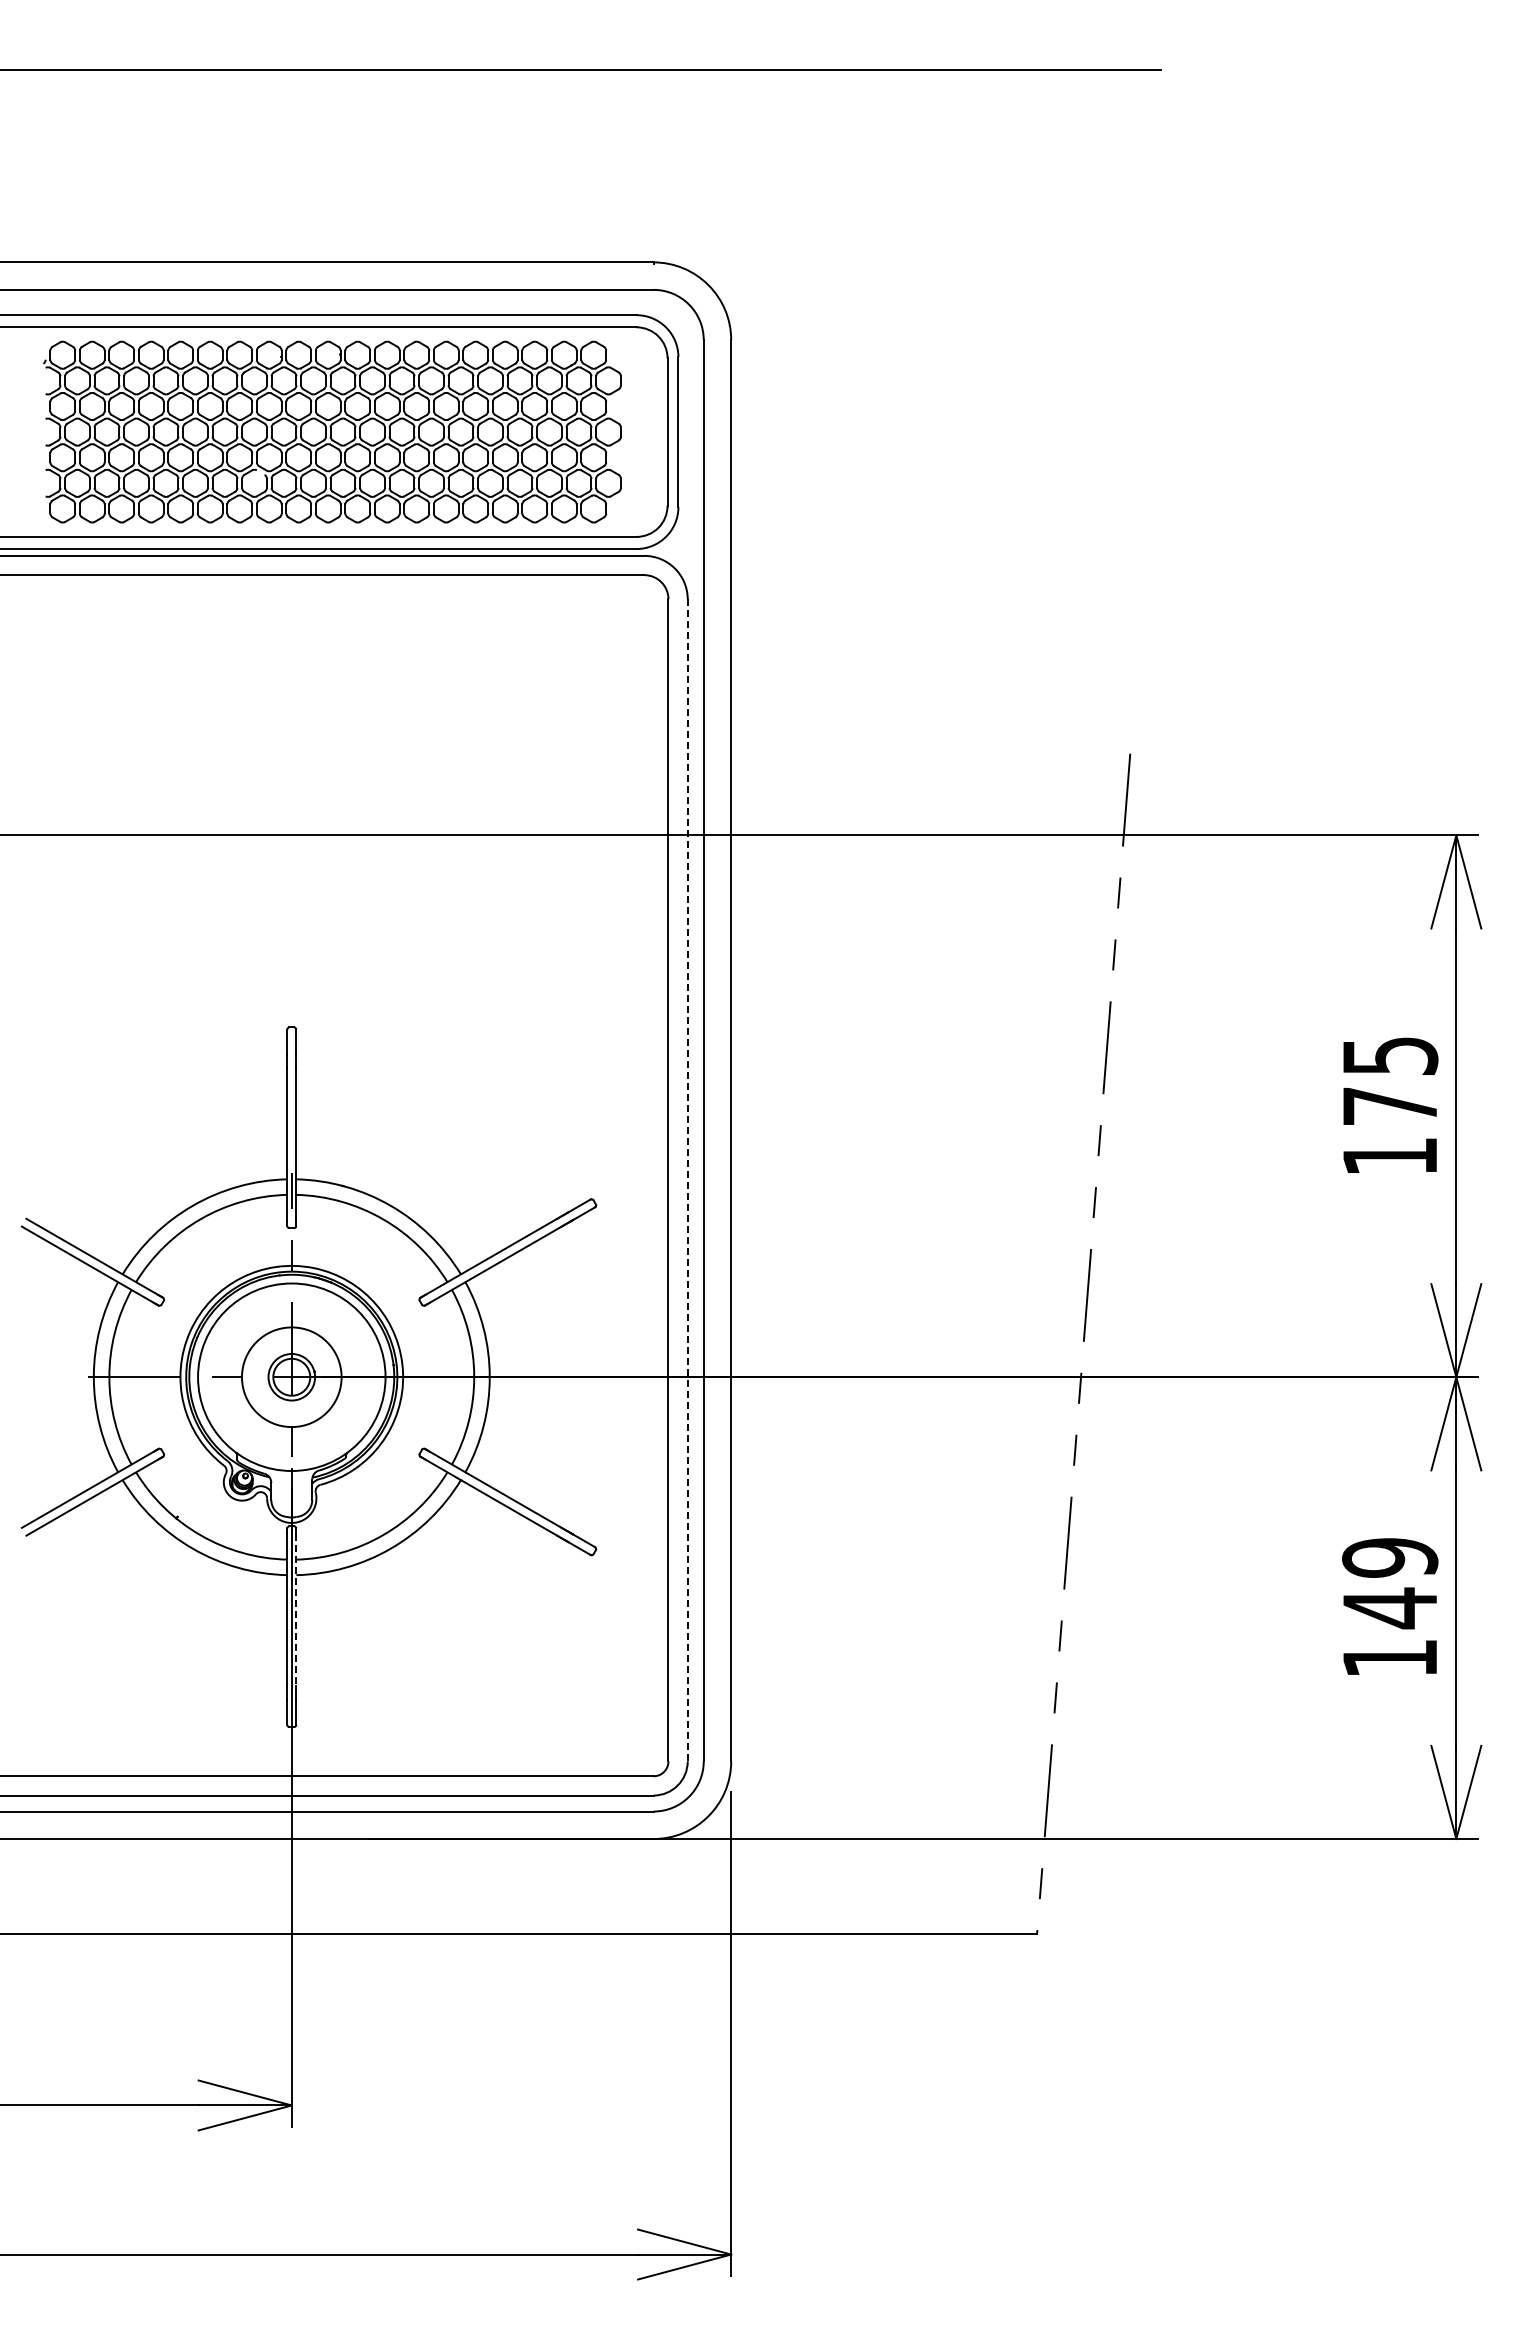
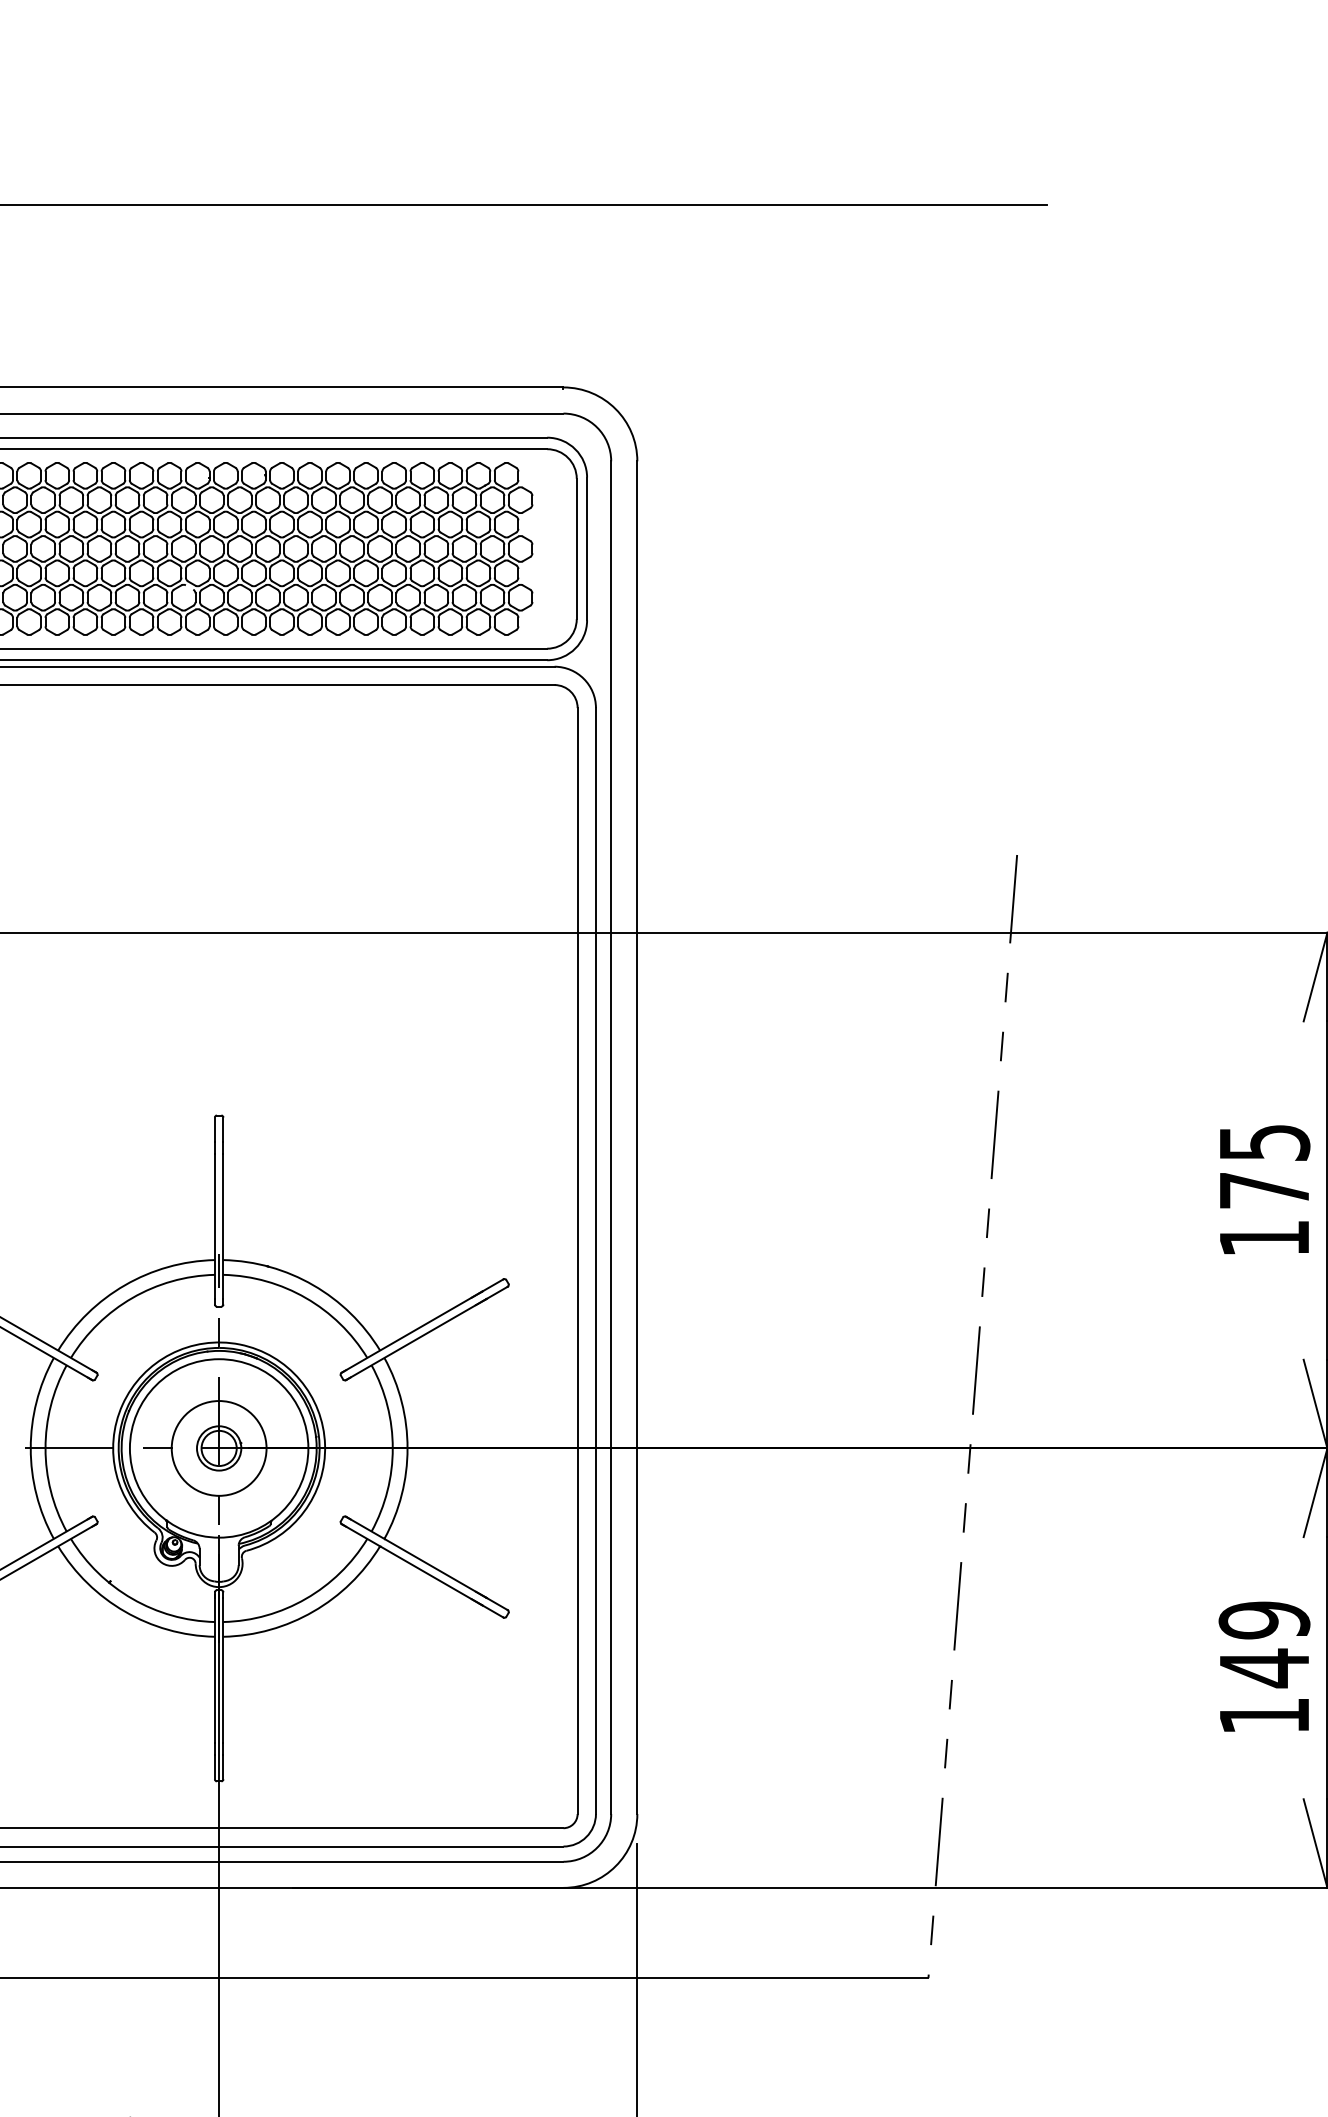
line: (687, 1180) -> (595, 1261), dashed -> solid
line: (296, 1610) -> (223, 1670), dashed -> solid

